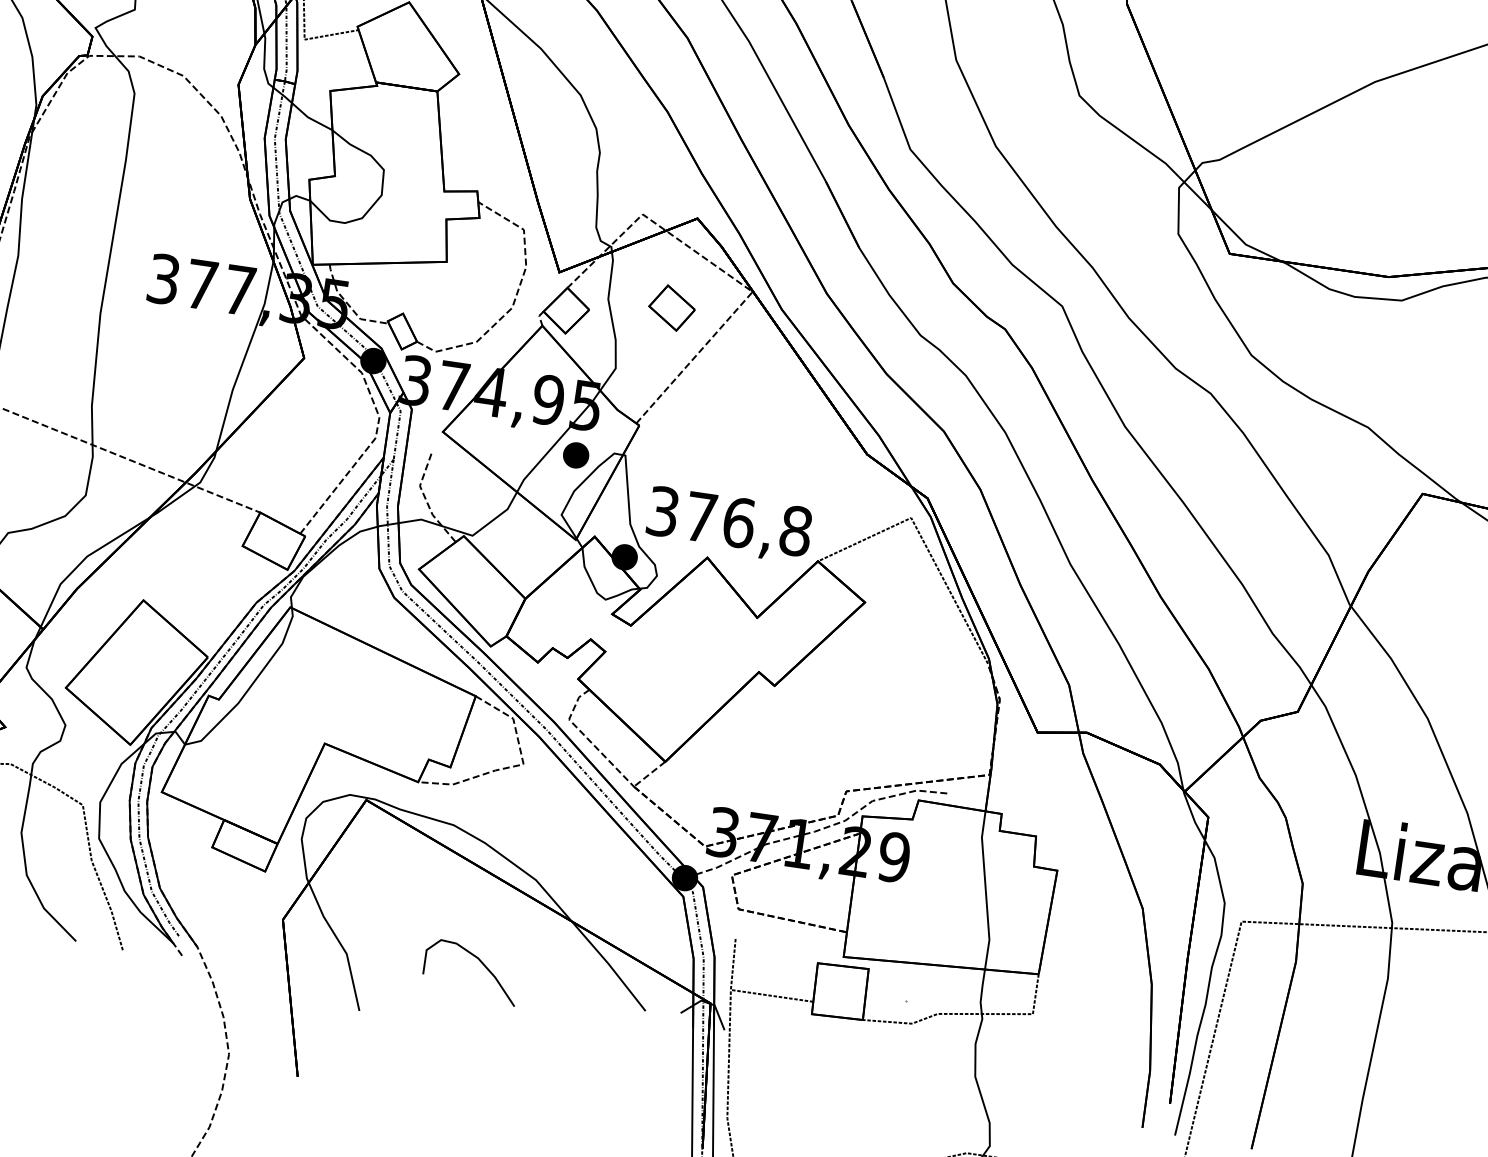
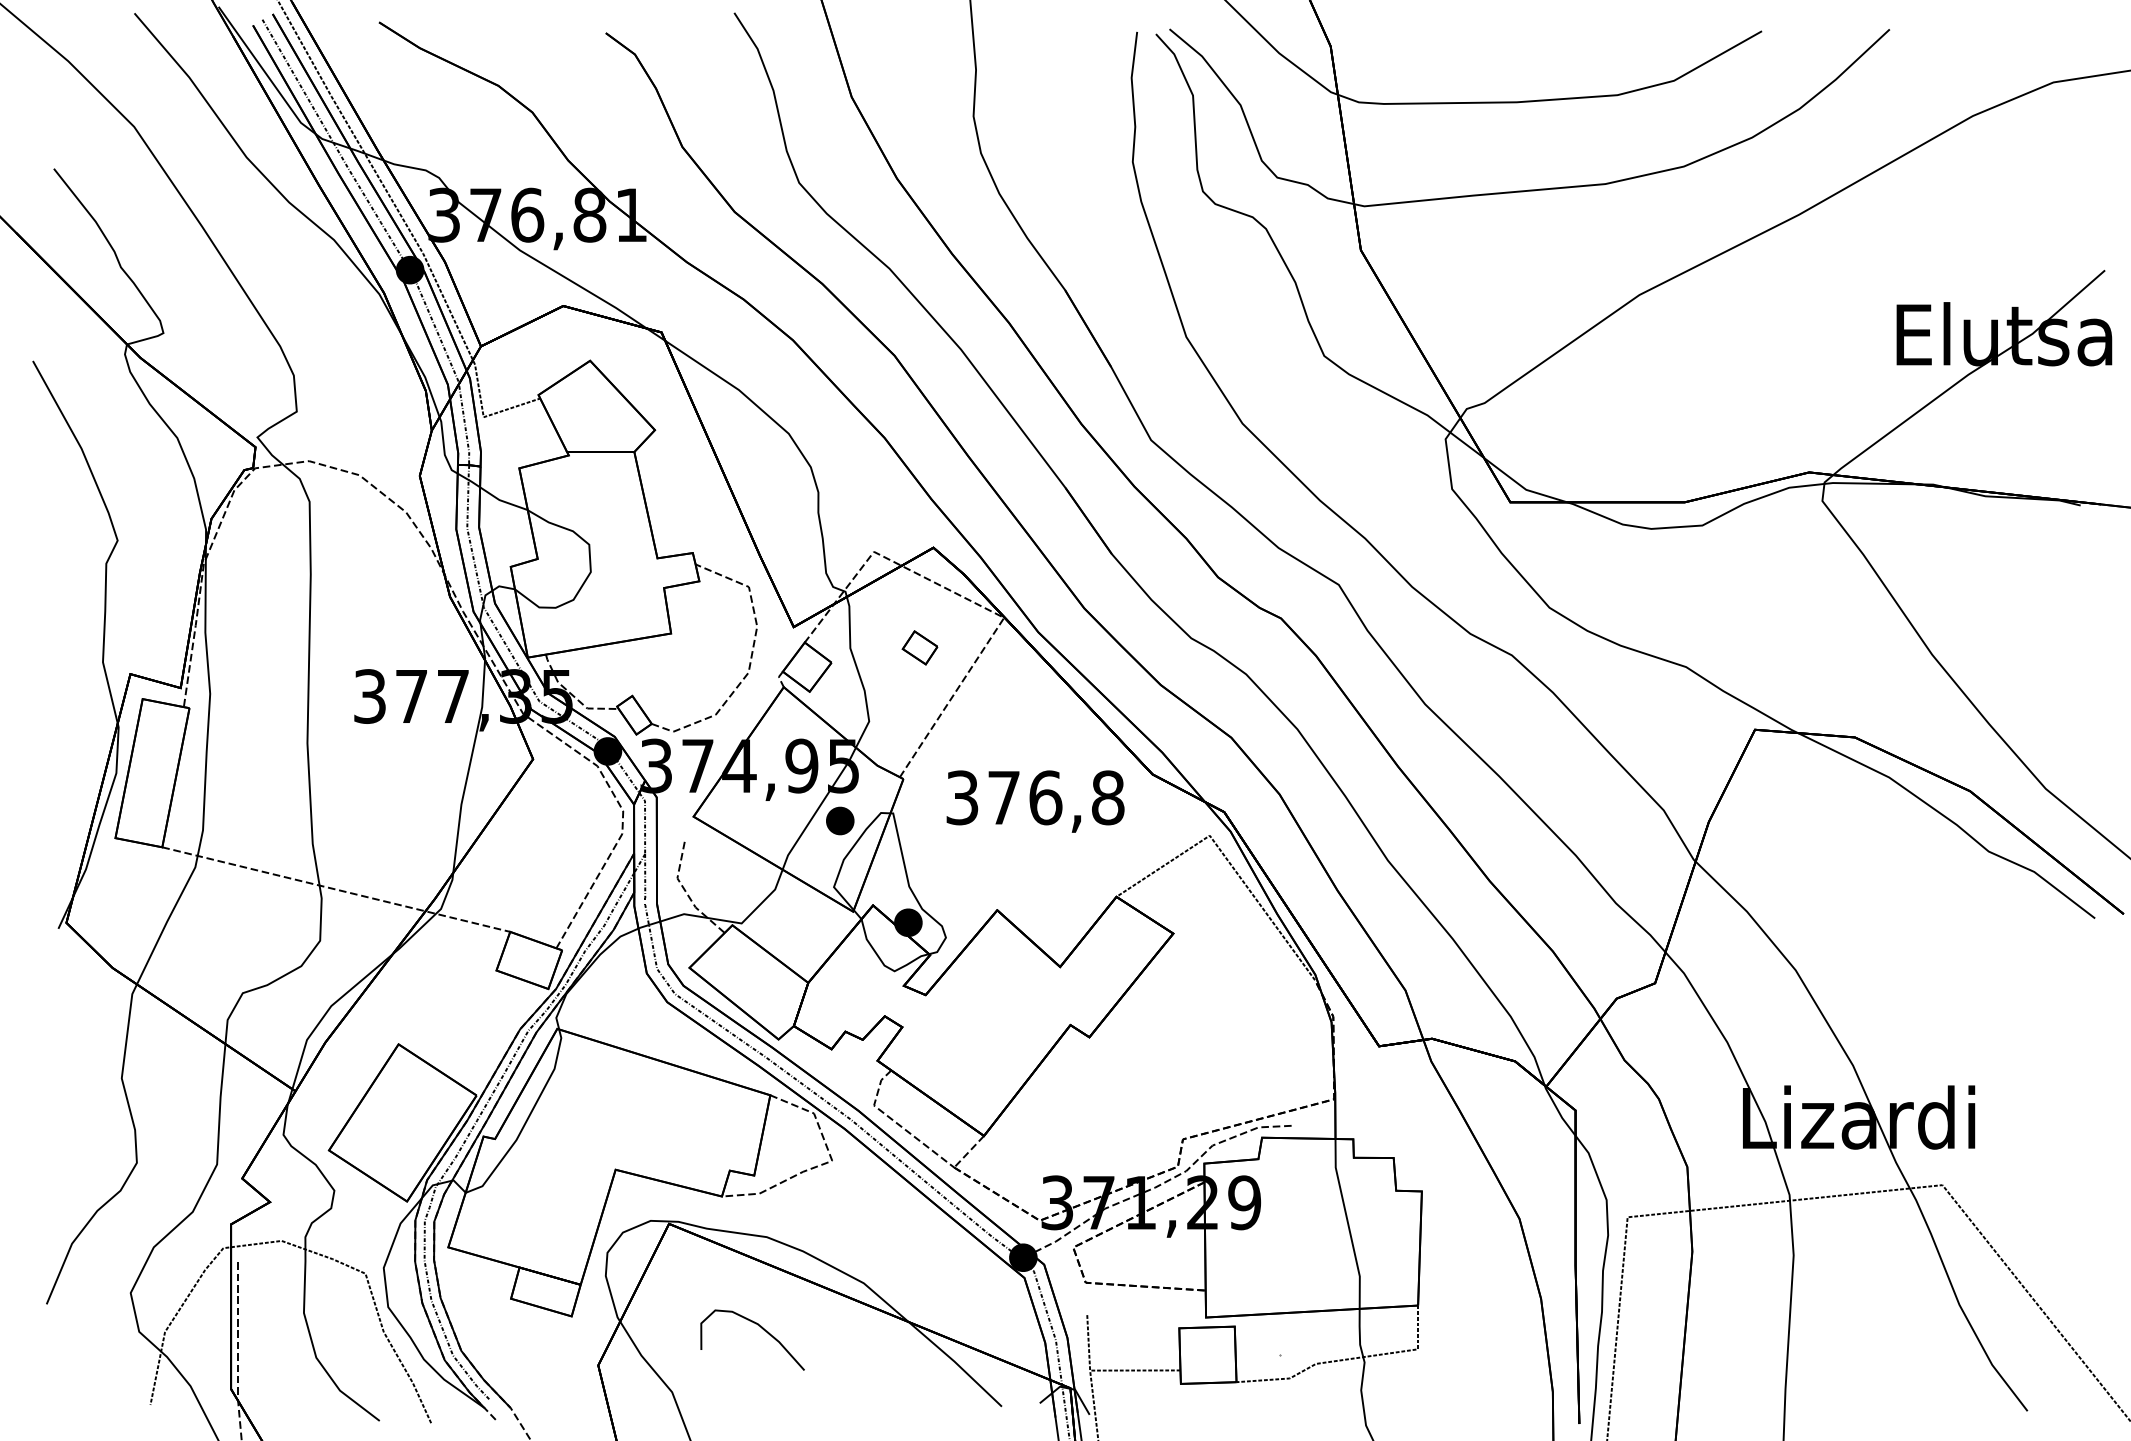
part: (671, 307) -> (919, 647), size x0.7
text: (729, 524) -> (1035, 801), moved
curve: (481, 963) -> (762, 1329), moved

